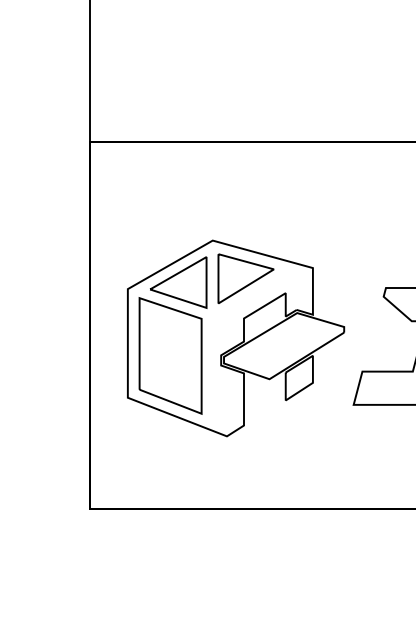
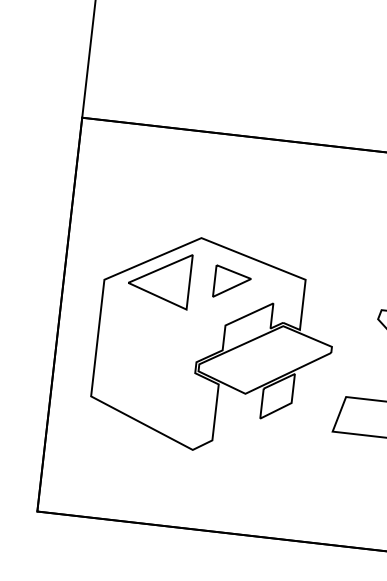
part: (245, 278) -> (231, 282), size x0.6
part: (170, 355) -> (142, 356), removed

